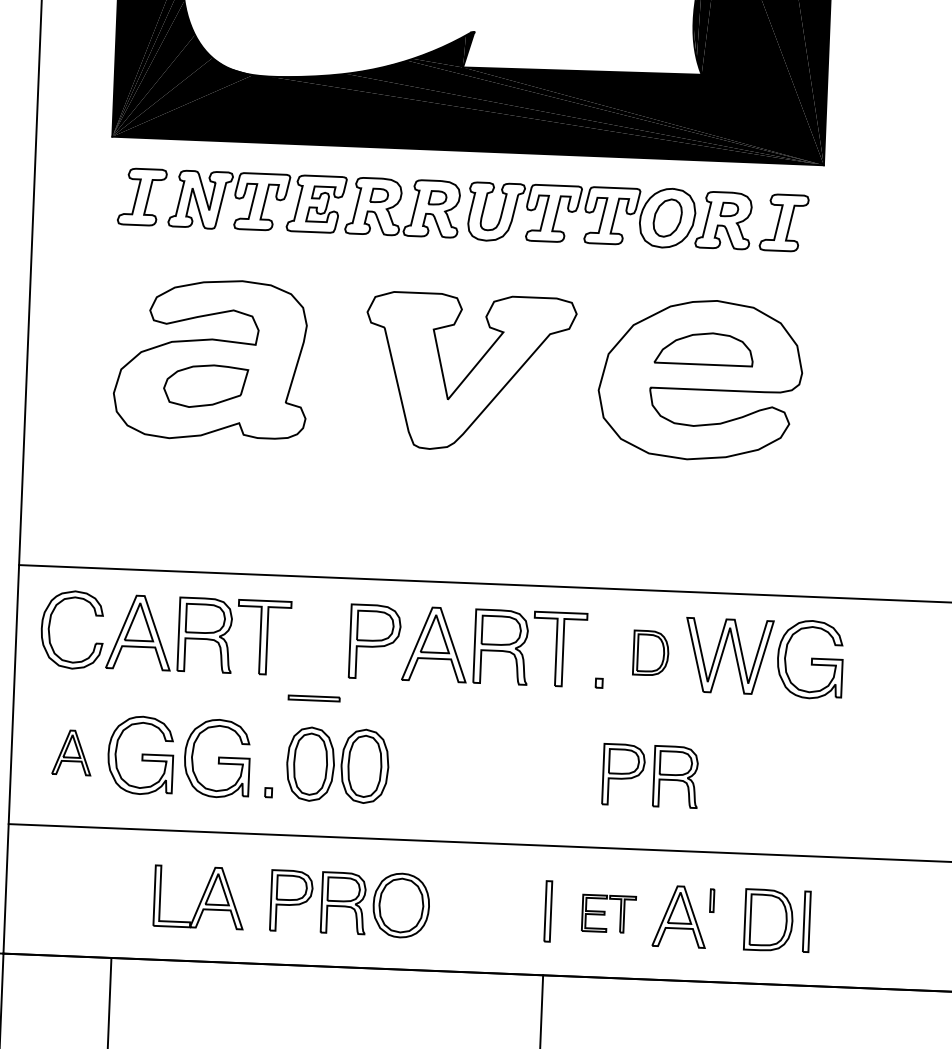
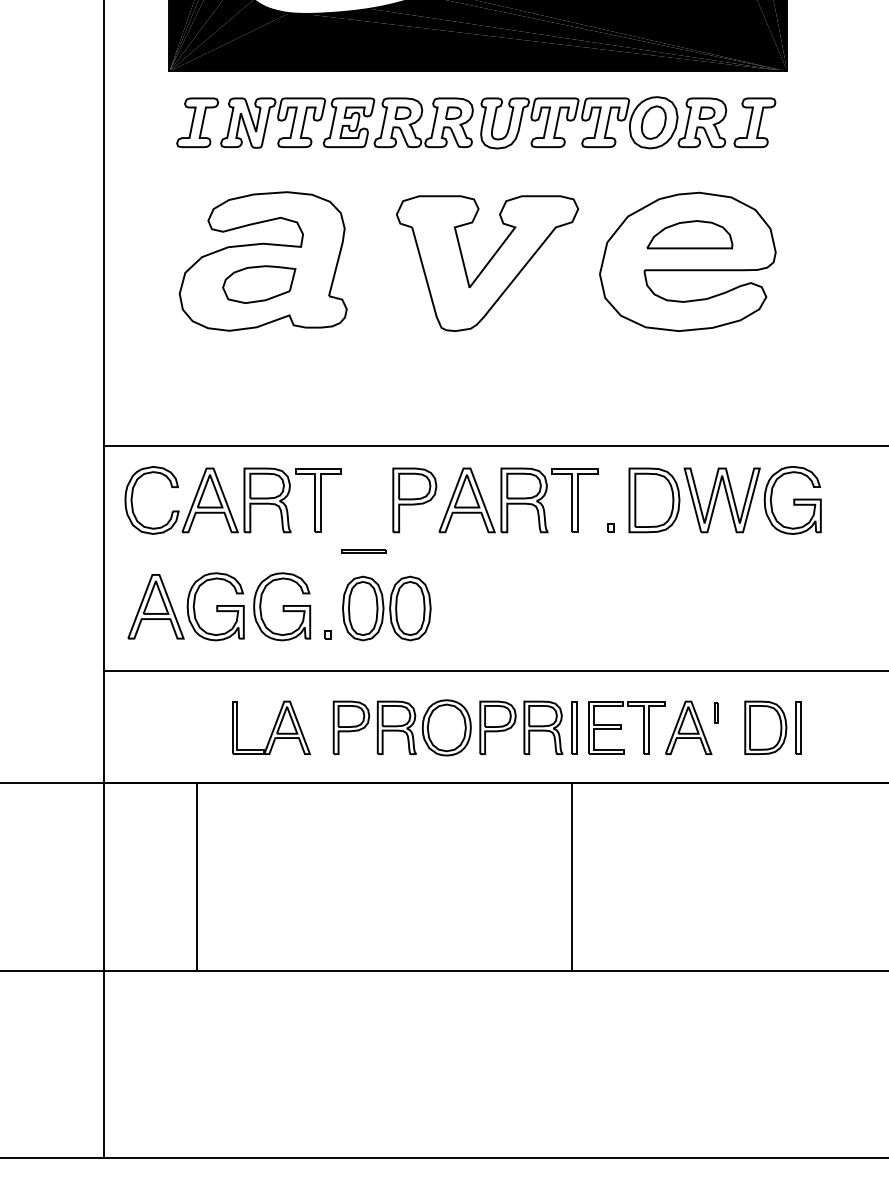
part: (651, 653) -> (654, 500), size x1.67
part: (71, 752) -> (155, 606), size x1.67
part: (650, 775) -> (521, 727), moved
part: (608, 913) -> (626, 727), size x1.67

